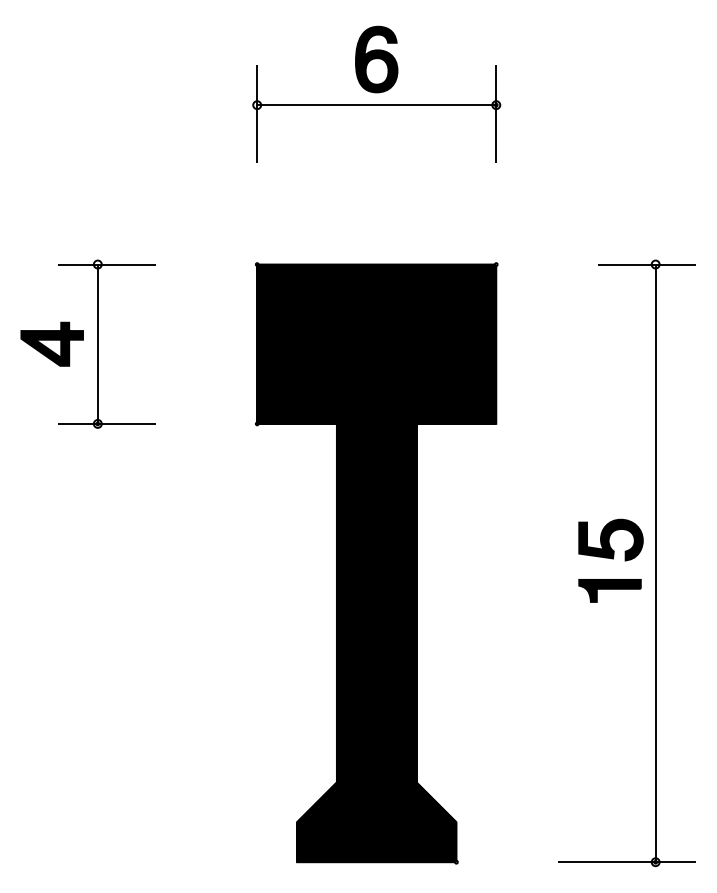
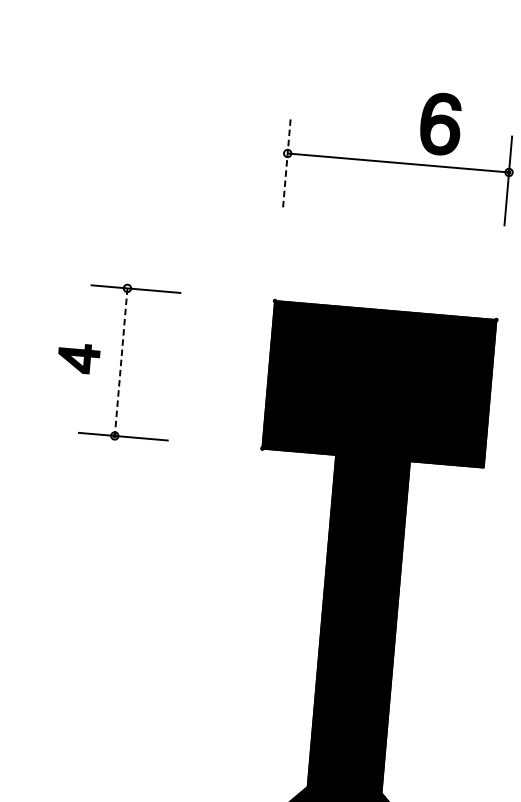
part: (376, 59) -> (440, 124), moved
line: (257, 113) -> (287, 161), solid -> dashed
part: (51, 343) -> (78, 357), size x0.7
line: (97, 344) -> (120, 362), solid -> dashed

